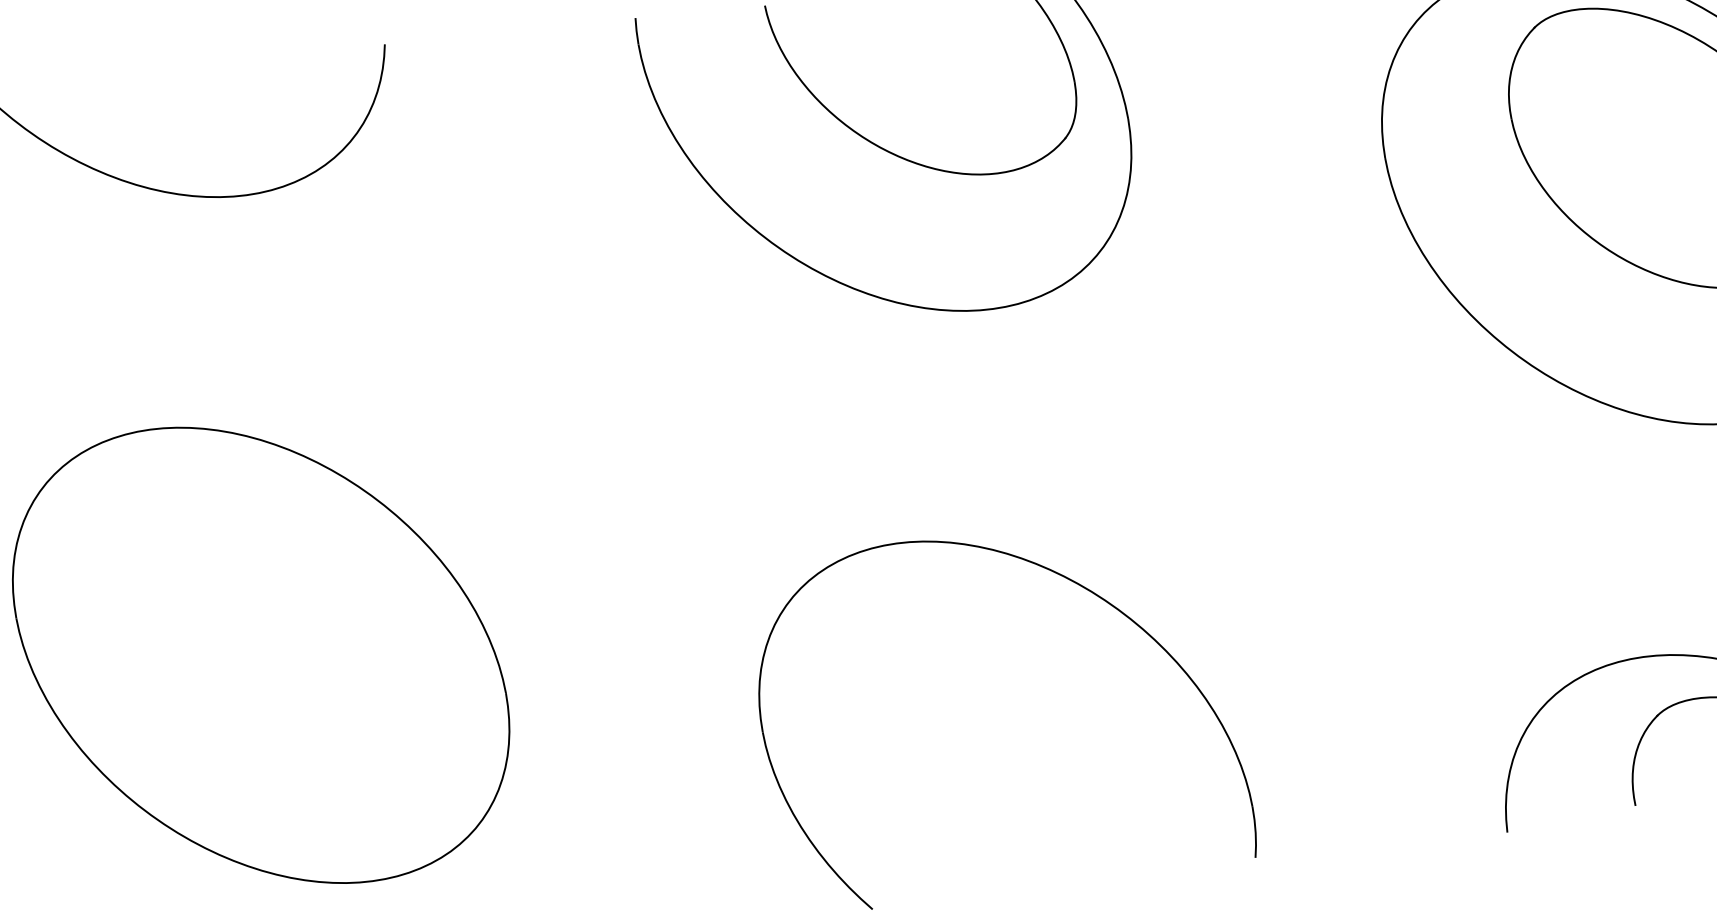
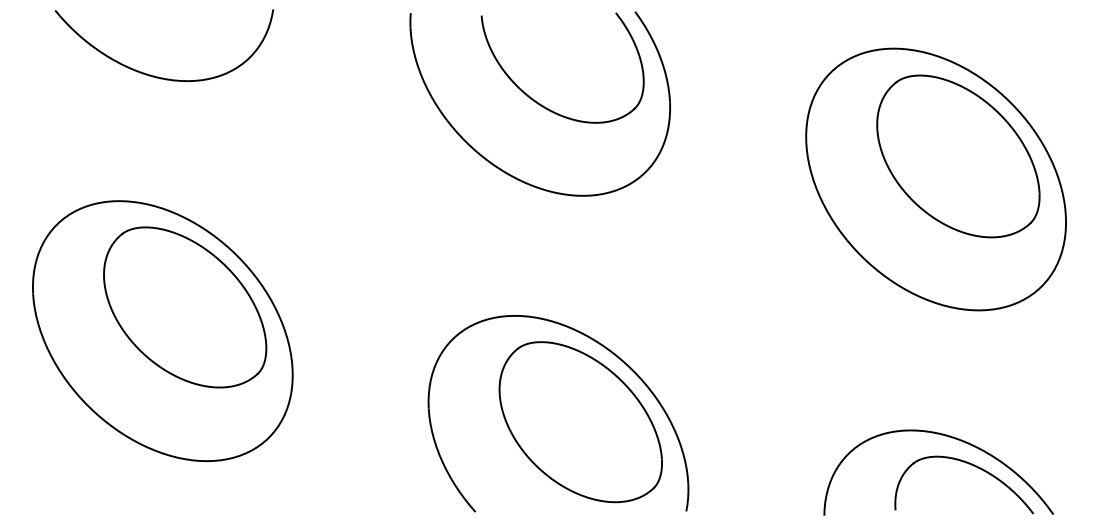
part: (296, 607) -> (185, 307), added
part: (1041, 721) -> (580, 422), added

